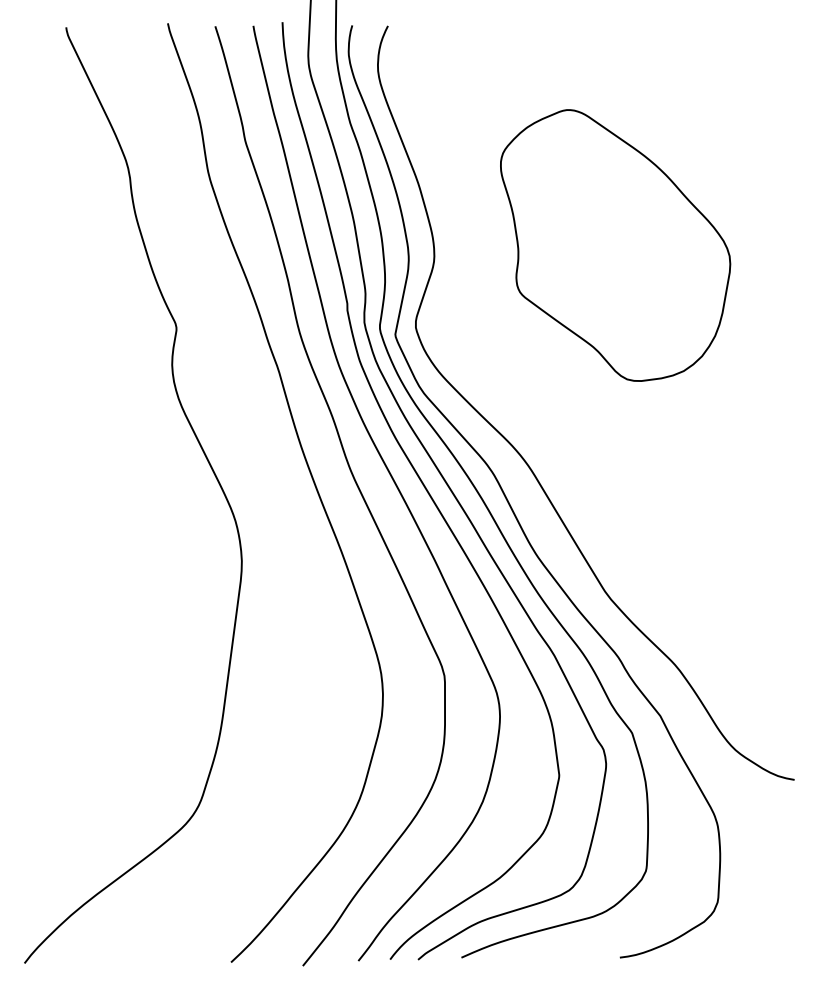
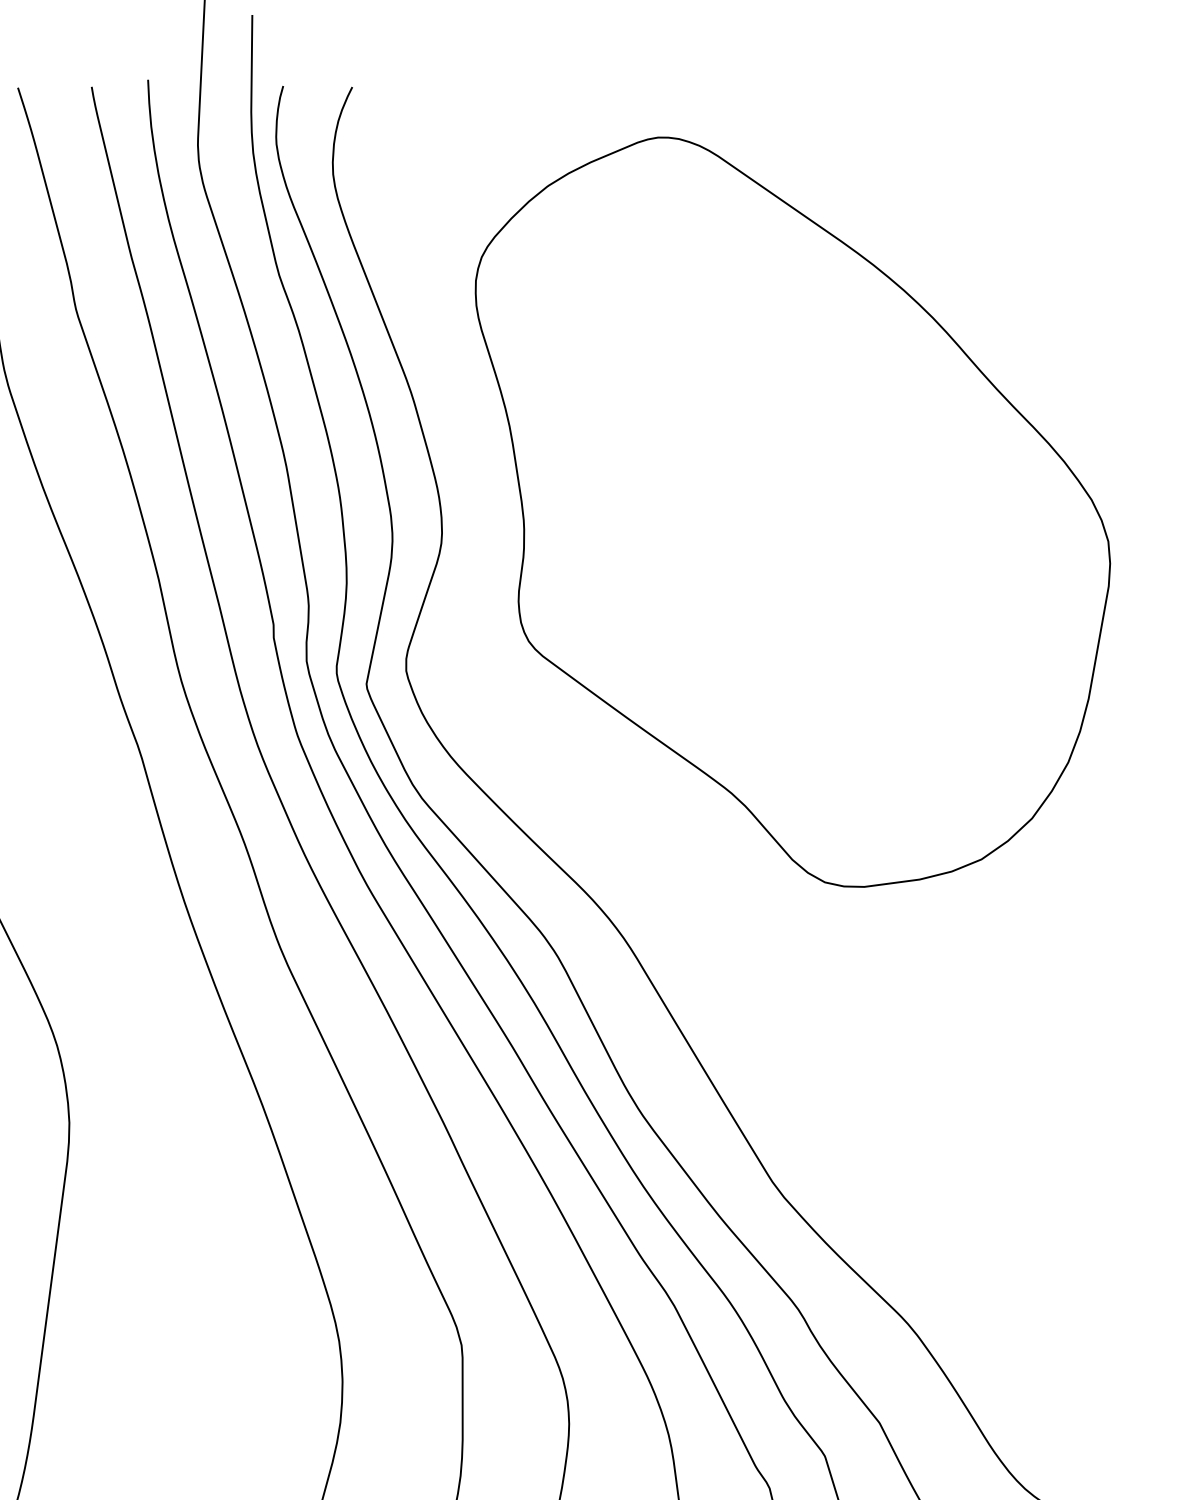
part: (615, 245) -> (792, 512), size x1.43

